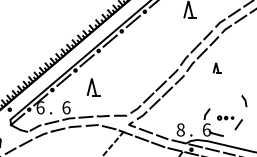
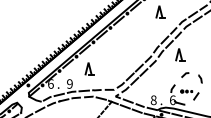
part: (217, 67) -> (180, 54), size x1.67
line: (224, 94) -> (185, 74), added
text: (65, 107) -> (69, 83), 6 -> 9

